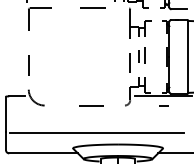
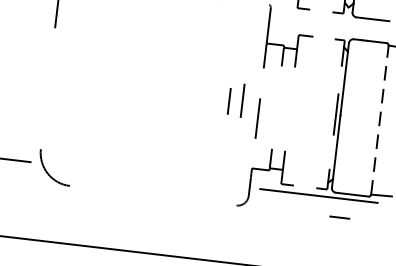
part: (141, 55) -> (235, 100), moved
line: (188, 56) -> (380, 119), solid -> dashed
line: (28, 65) -> (46, 98), removed
line: (90, 105) -> (165, 197), removed
line: (163, 105) -> (339, 217), moved

